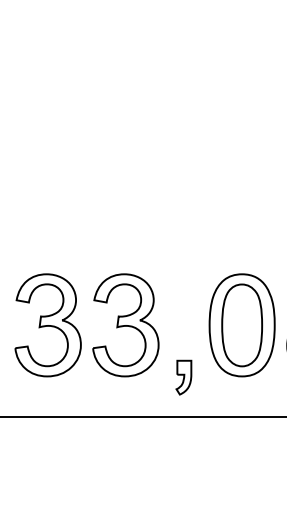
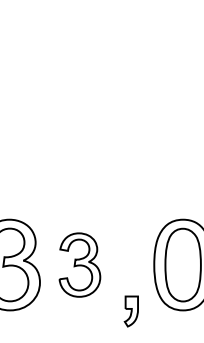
part: (125, 325) -> (79, 265), size x0.7

